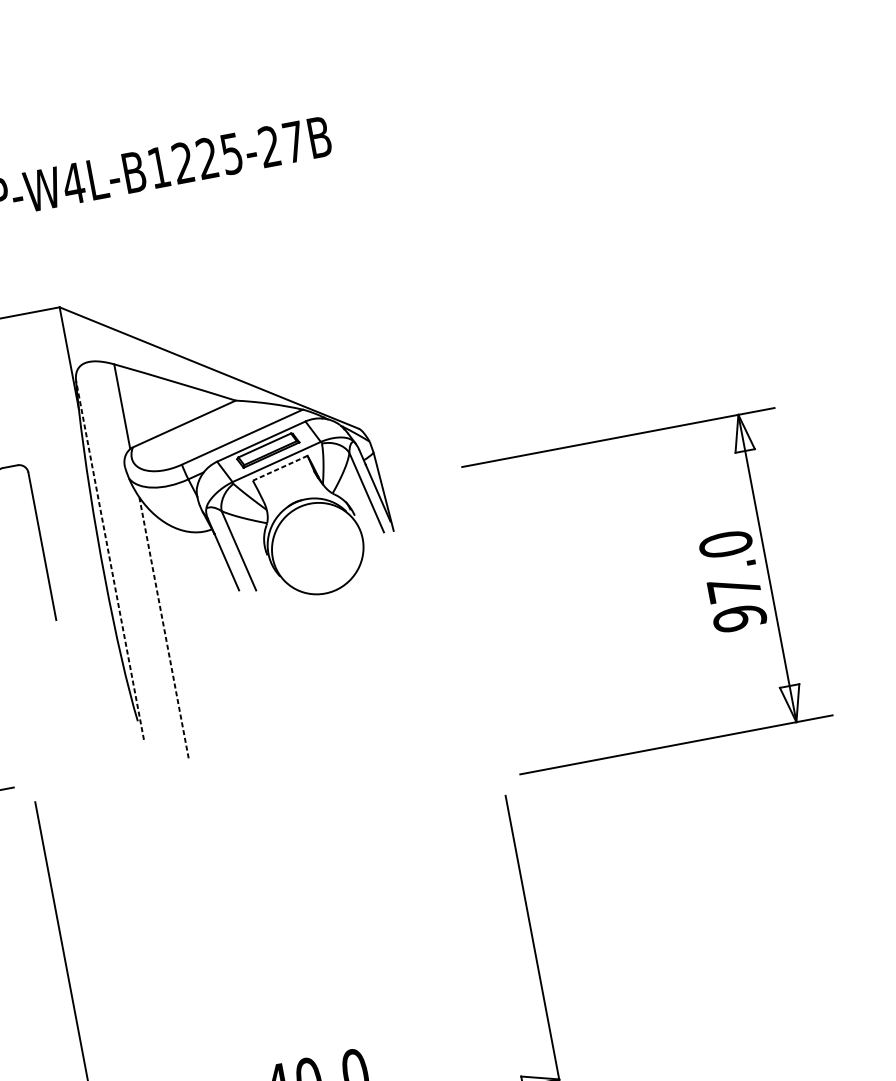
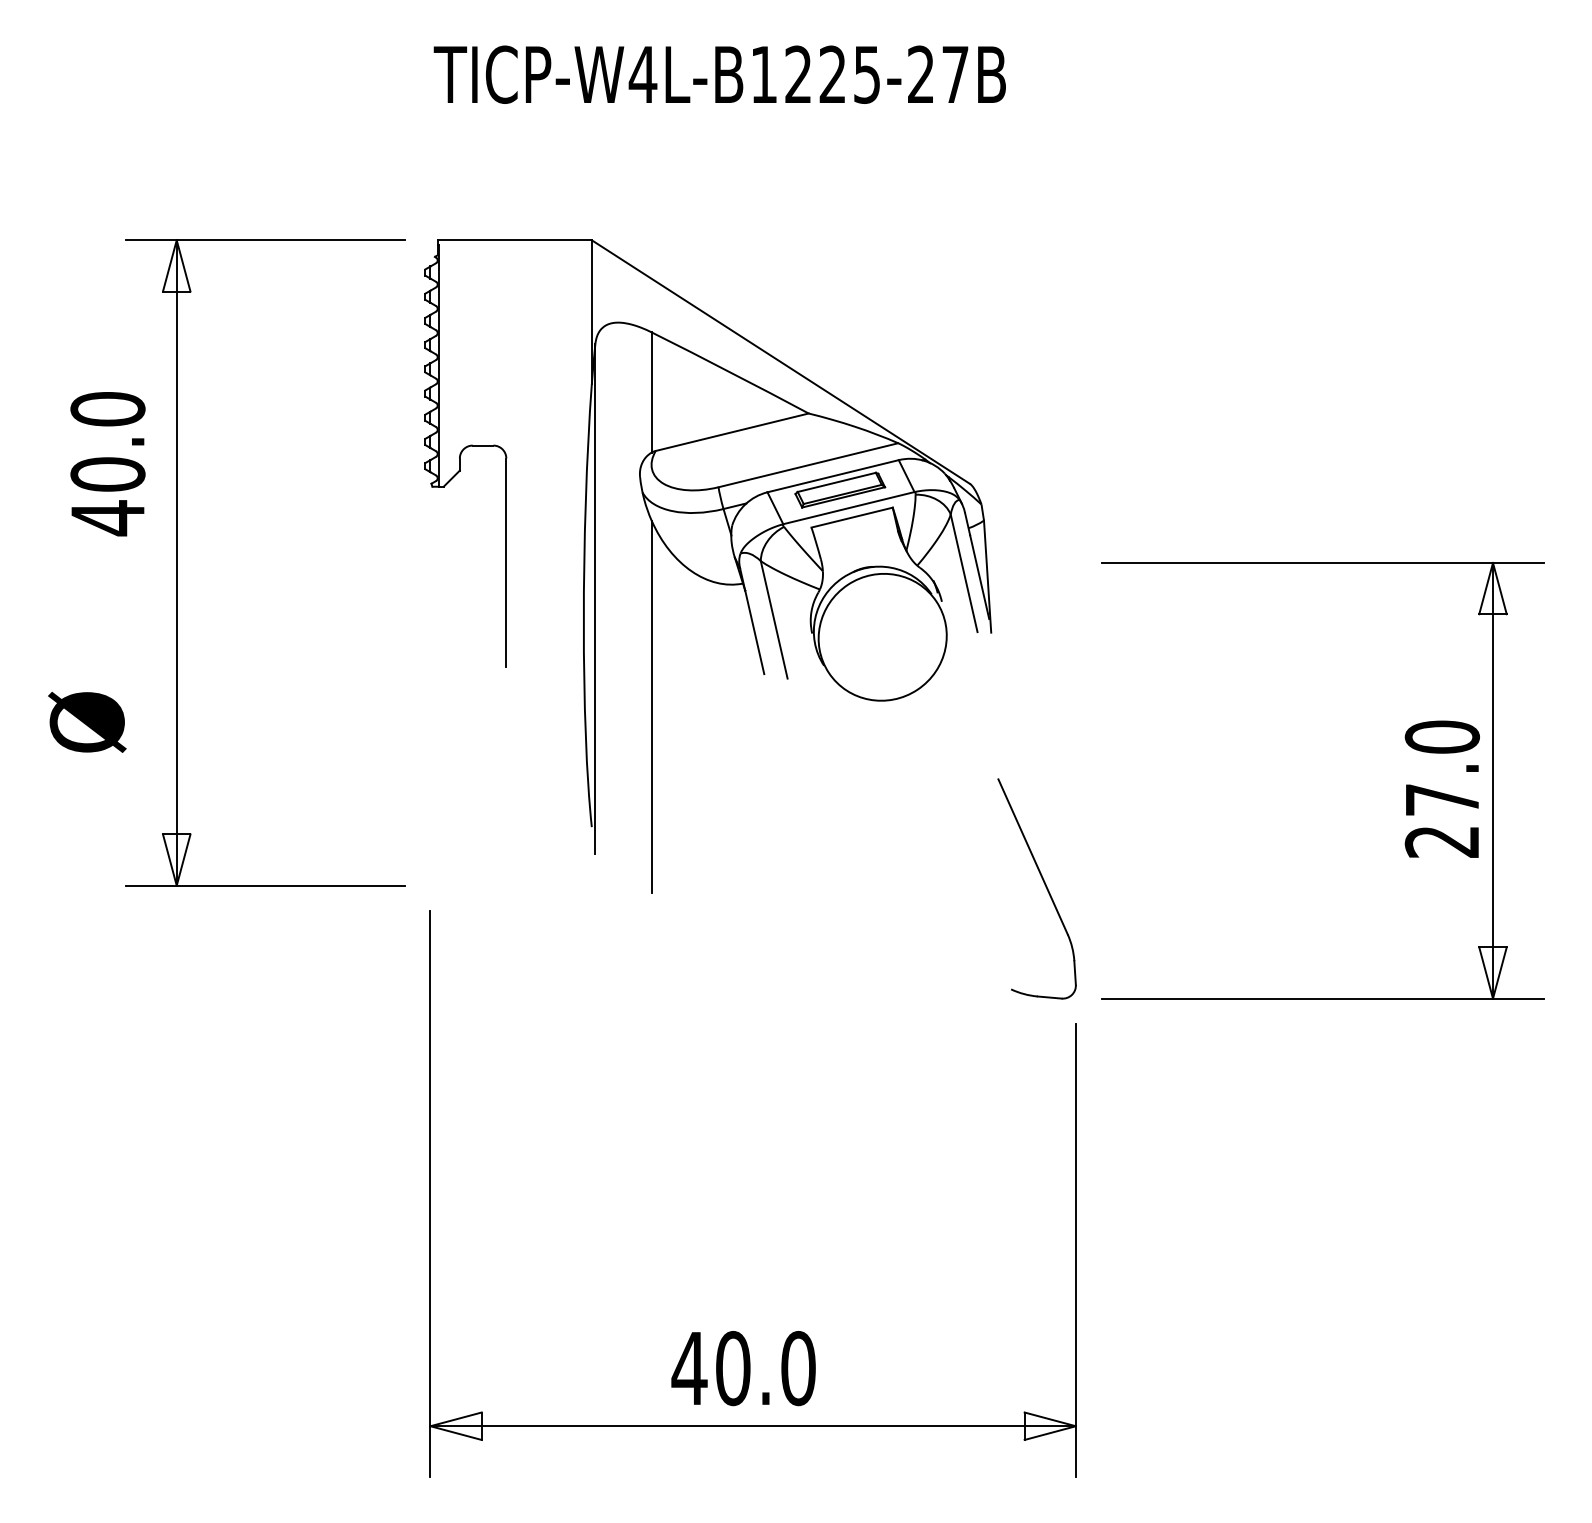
line: (280, 468) -> (852, 517), dashed -> solid
line: (110, 560) -> (595, 599), dashed -> solid
text: (739, 618) -> (1442, 841), 97.0 -> 27.0
line: (163, 628) -> (651, 706), dashed -> solid
part: (464, 702) -> (1044, 885), added

